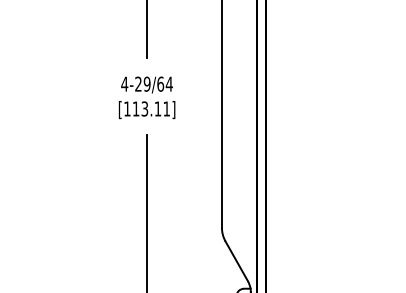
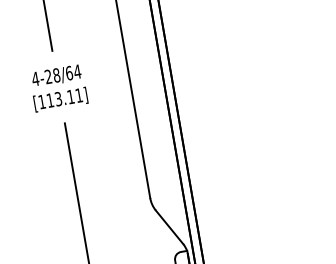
text: (146, 83) -> (55, 74), 4-29/64 -> 4-28/64

